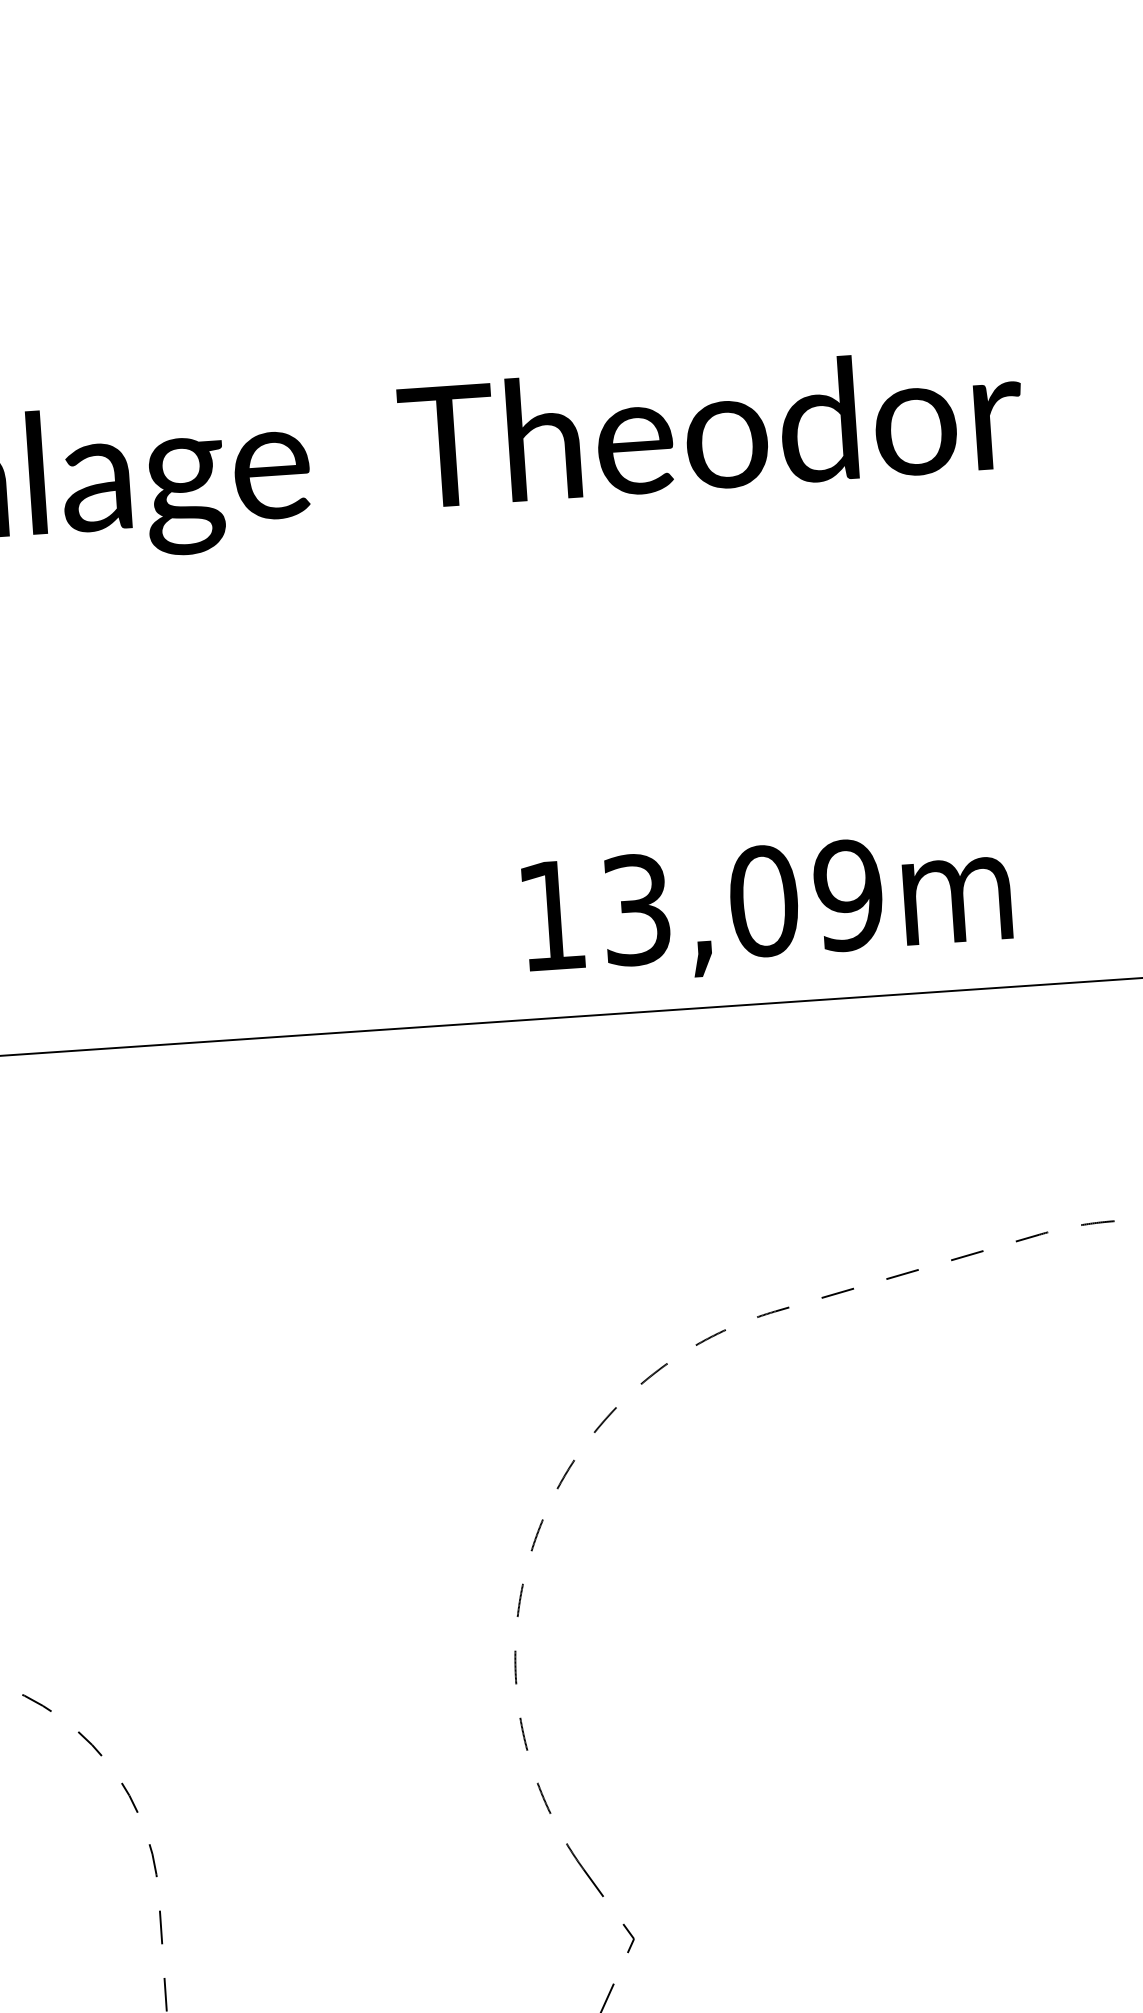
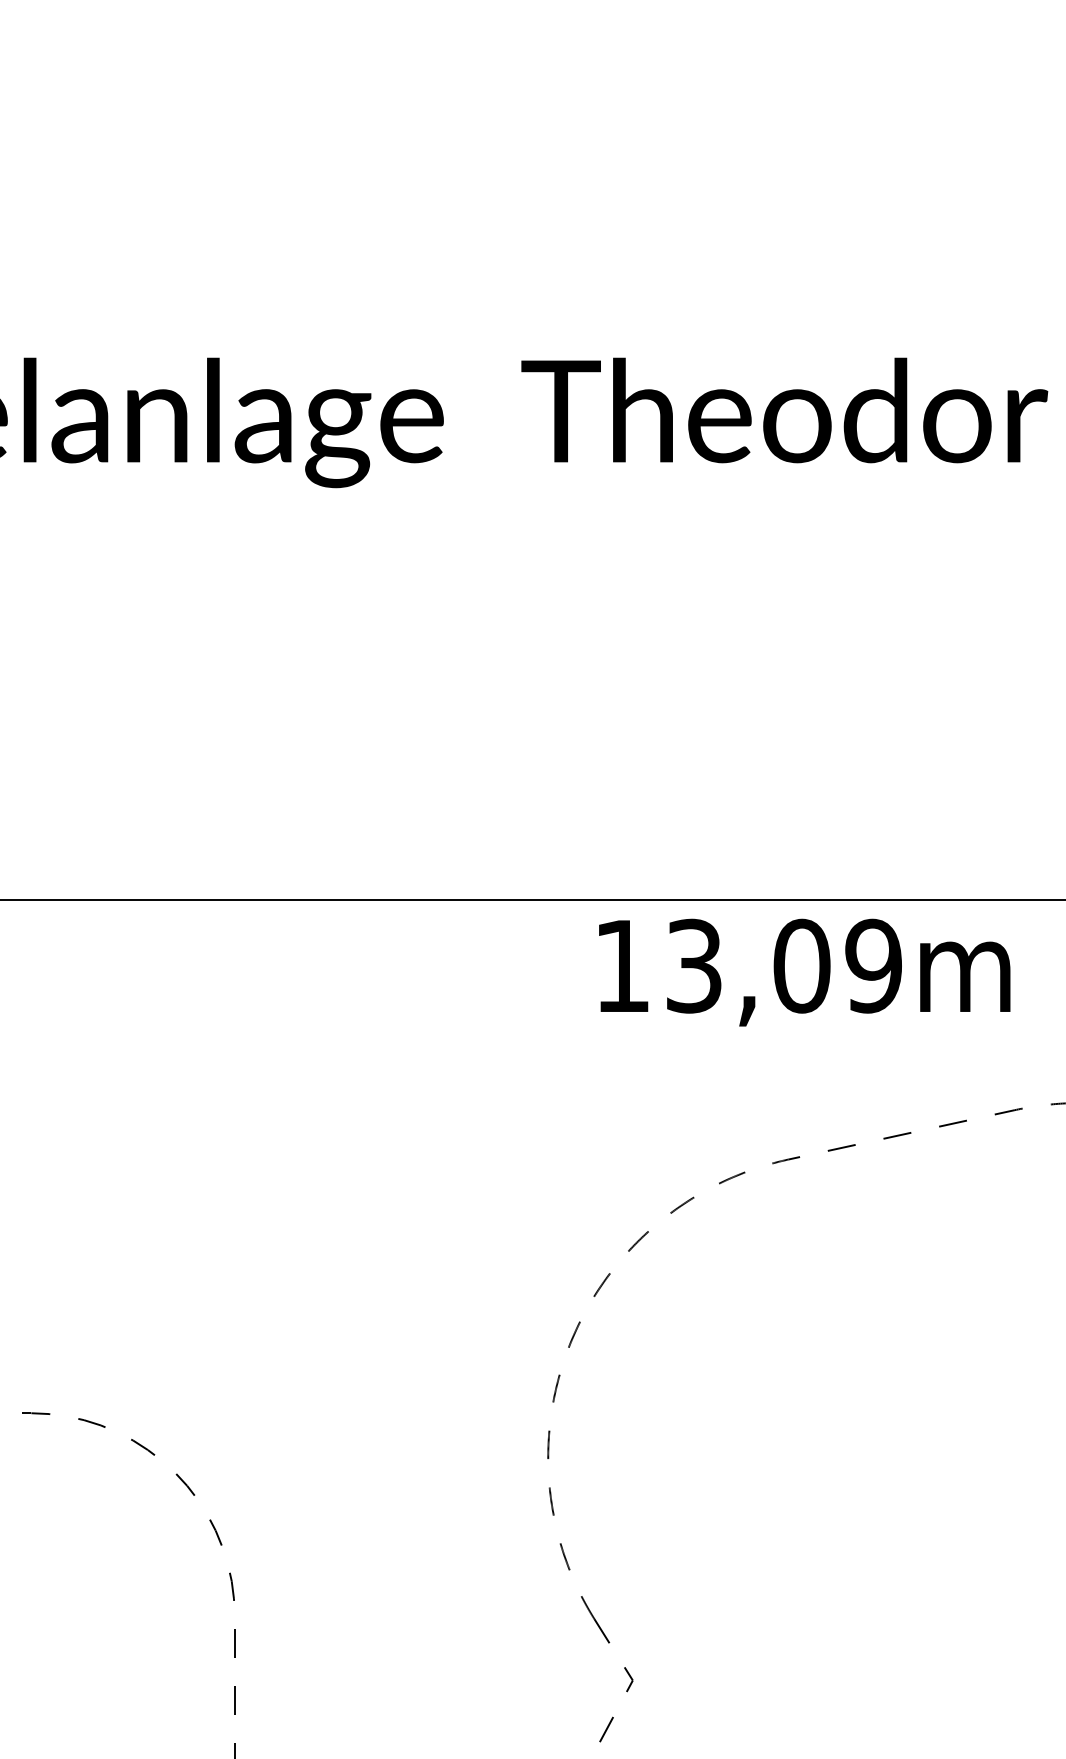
text: (767, 908) -> (804, 972), moved

